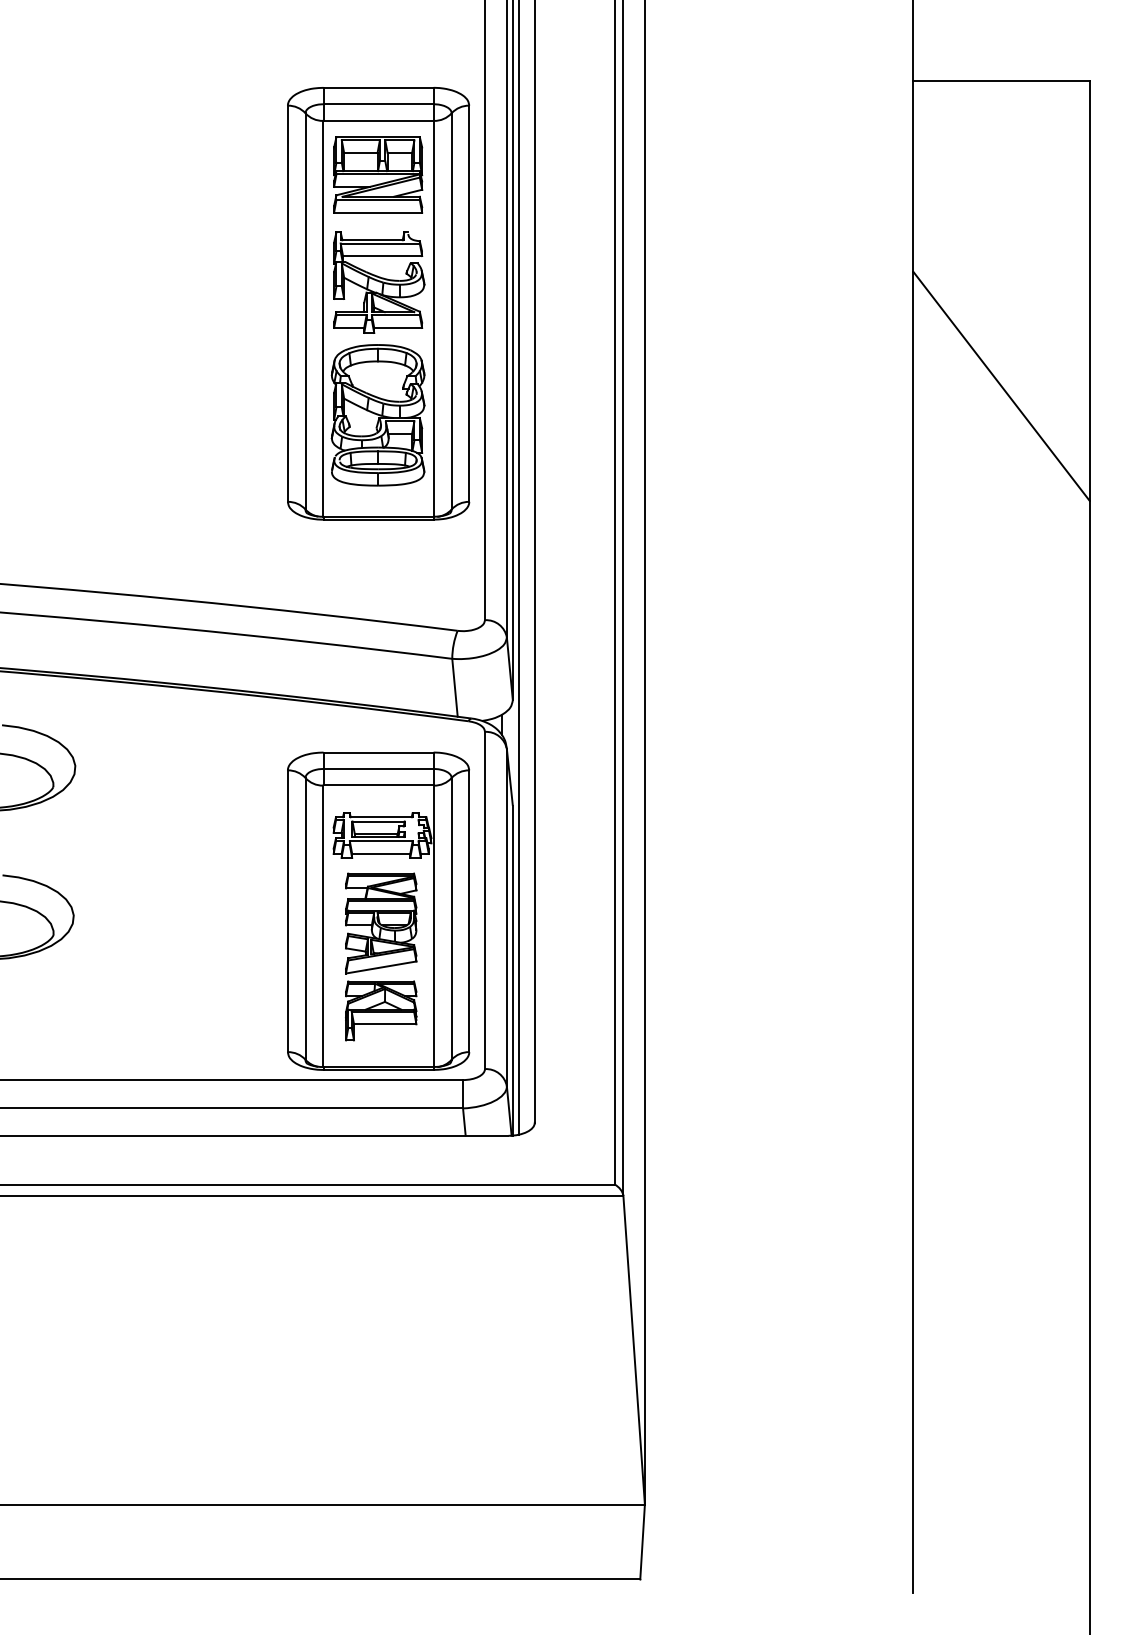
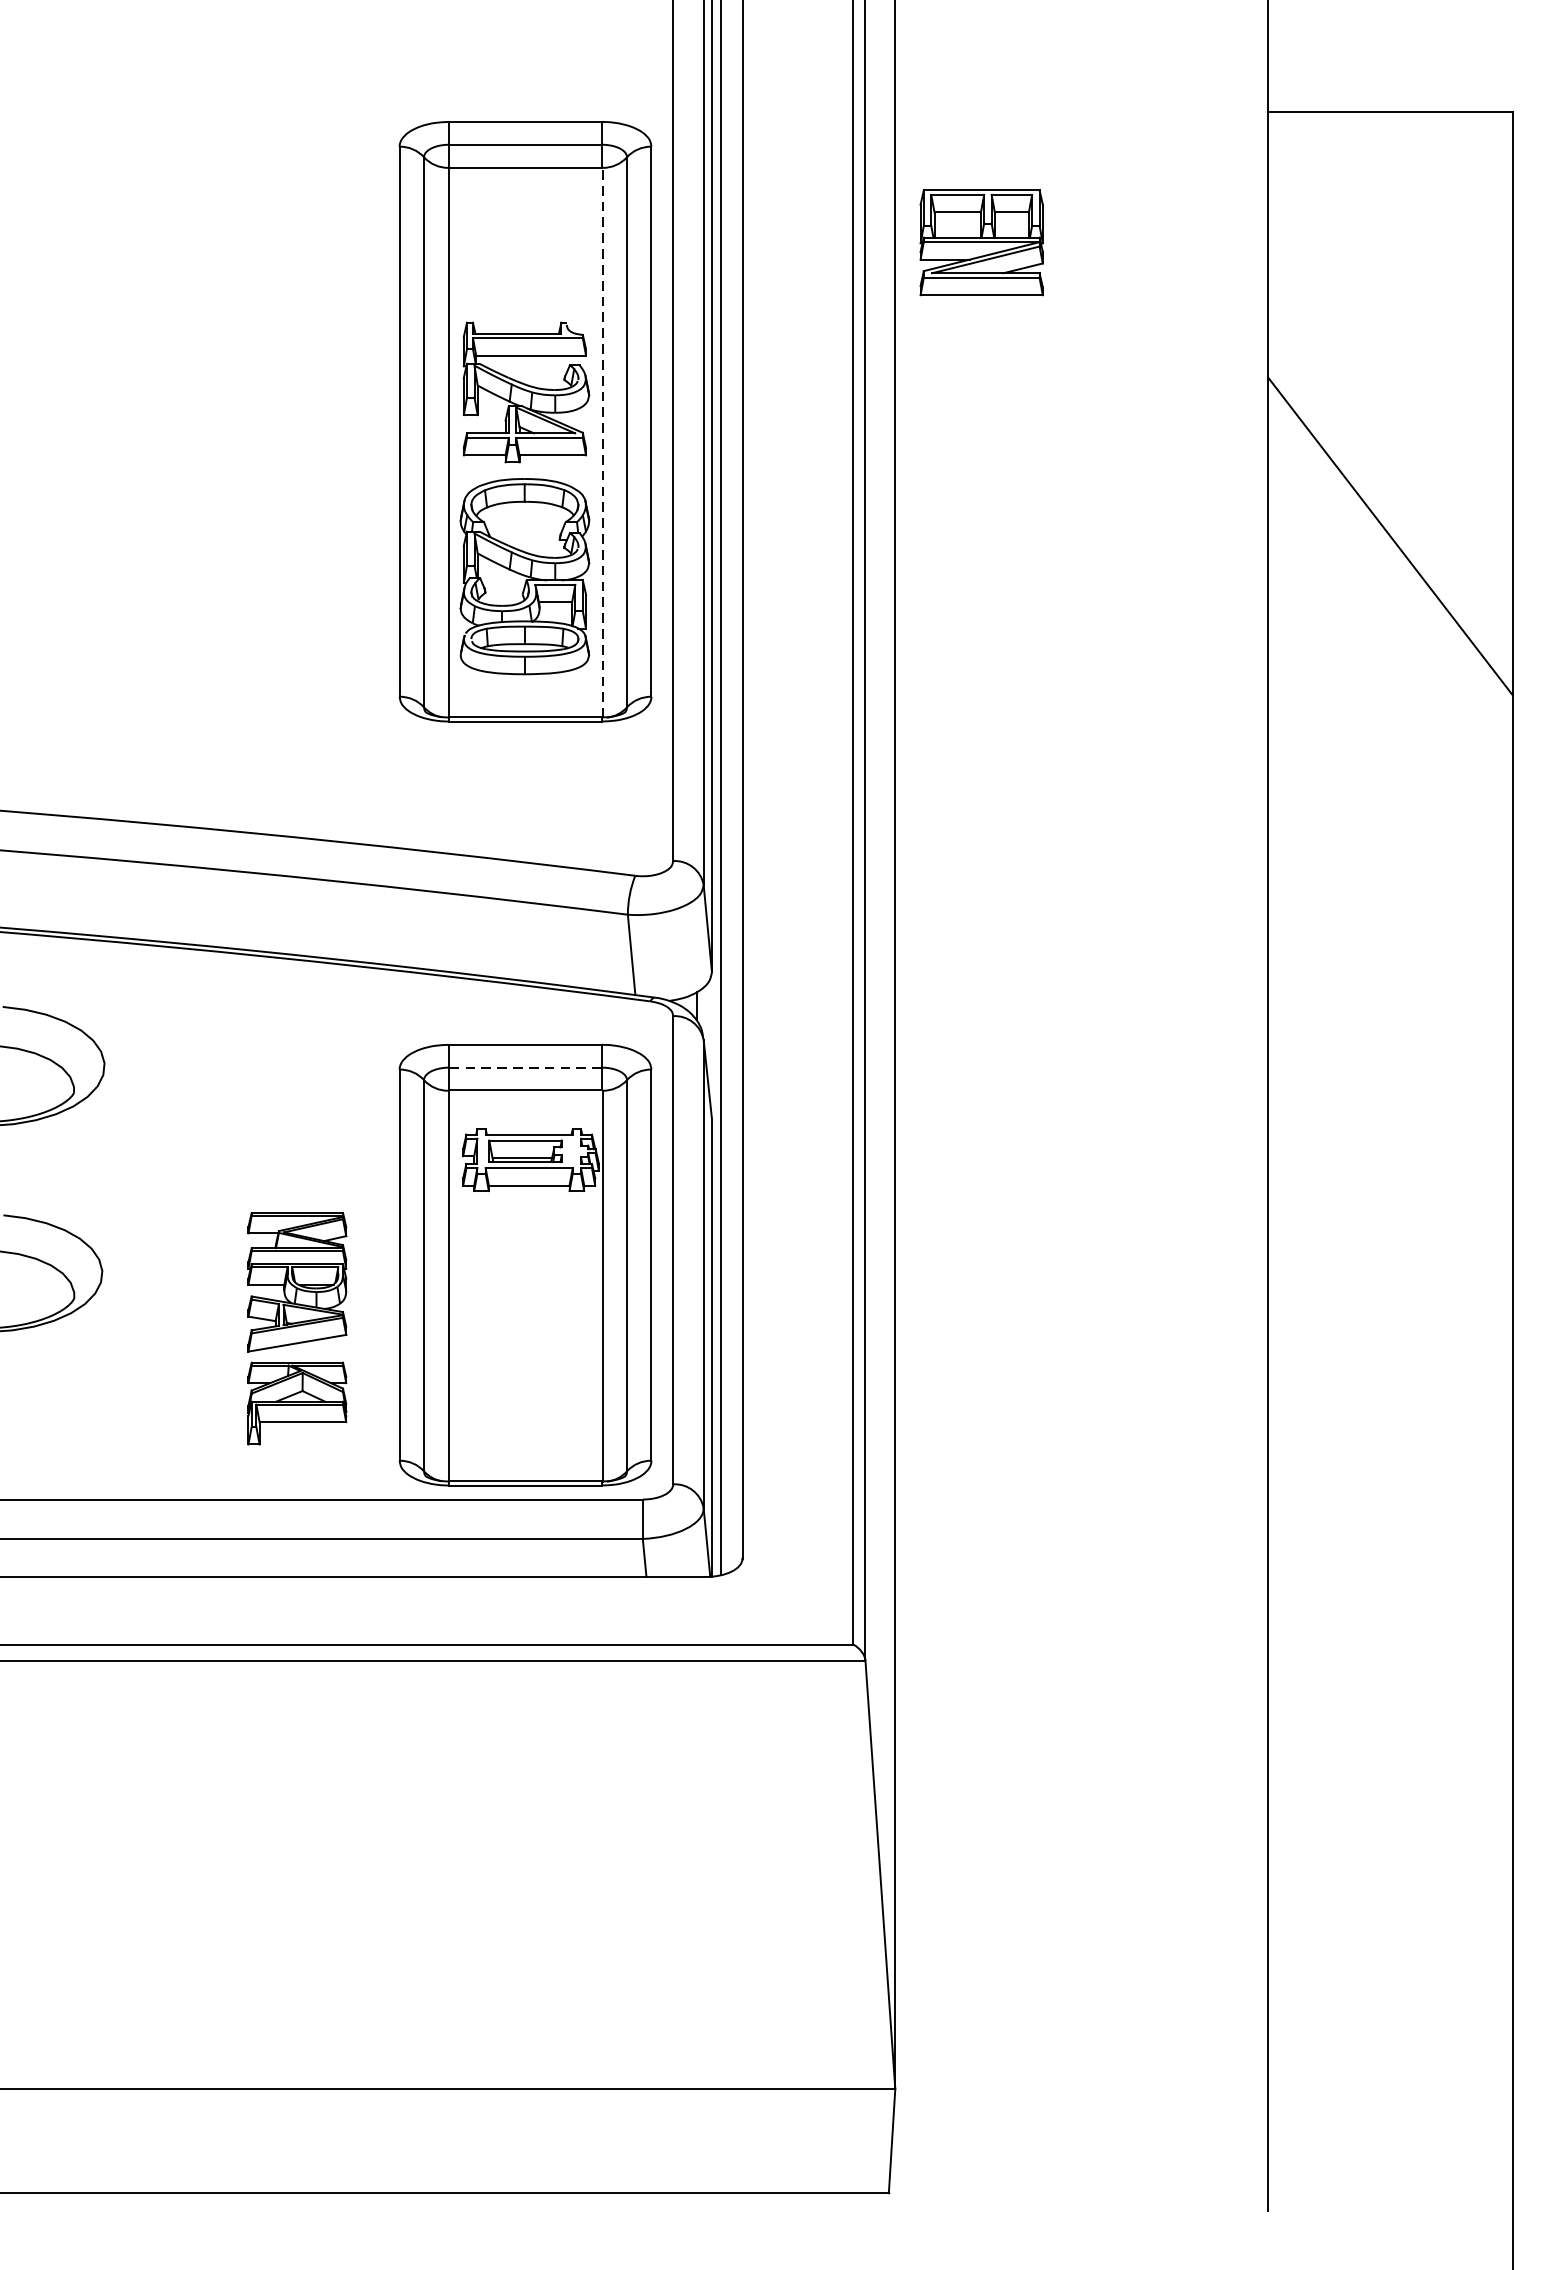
part: (378, 174) -> (982, 242), moved
line: (434, 318) -> (603, 442), solid -> dashed
line: (378, 768) -> (525, 1066), solid -> dashed
part: (381, 956) -> (297, 1327), moved

